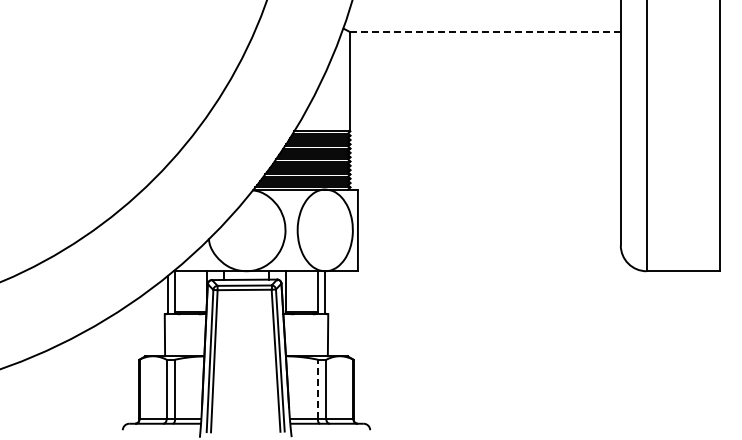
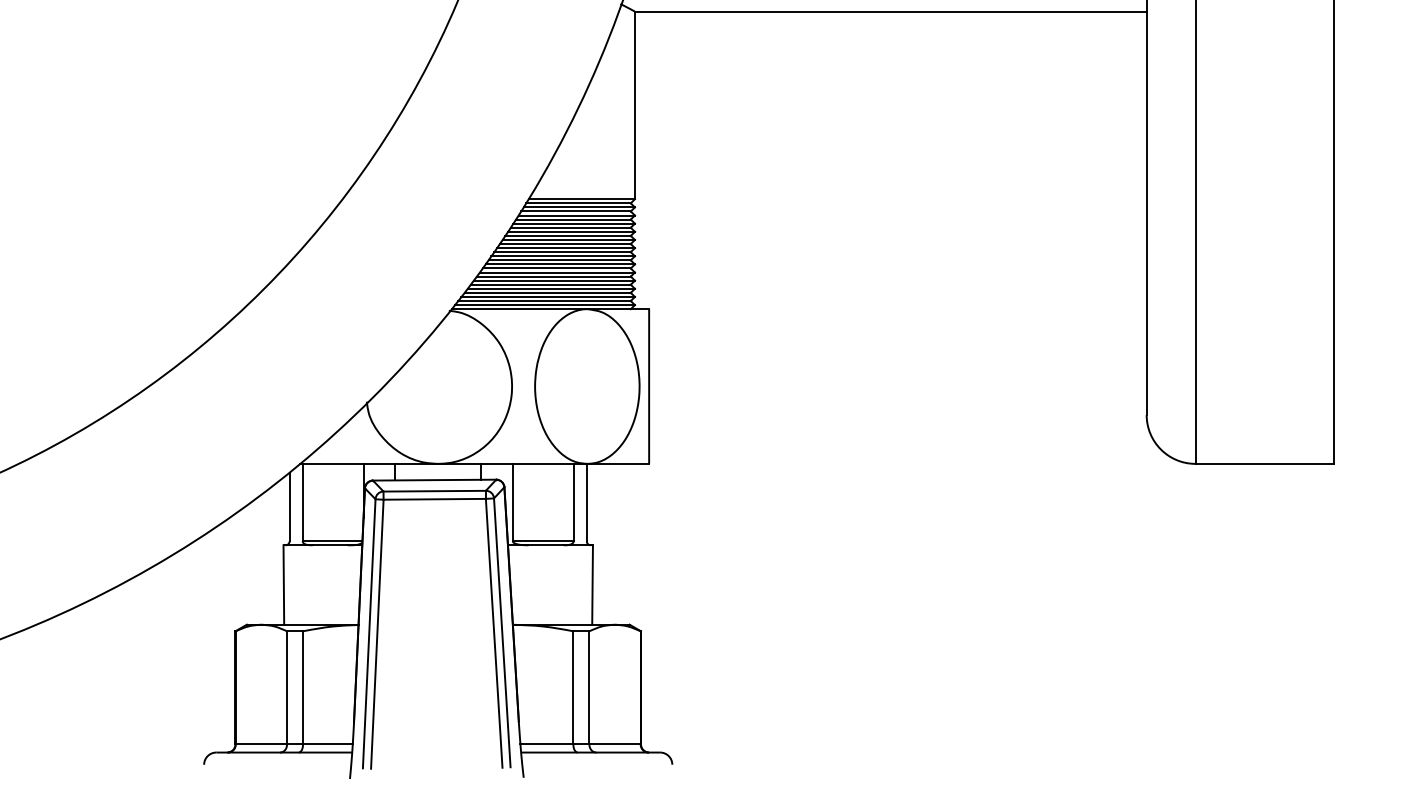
line: (486, 32) -> (892, 12), dashed -> solid
line: (317, 389) -> (572, 687), dashed -> solid

